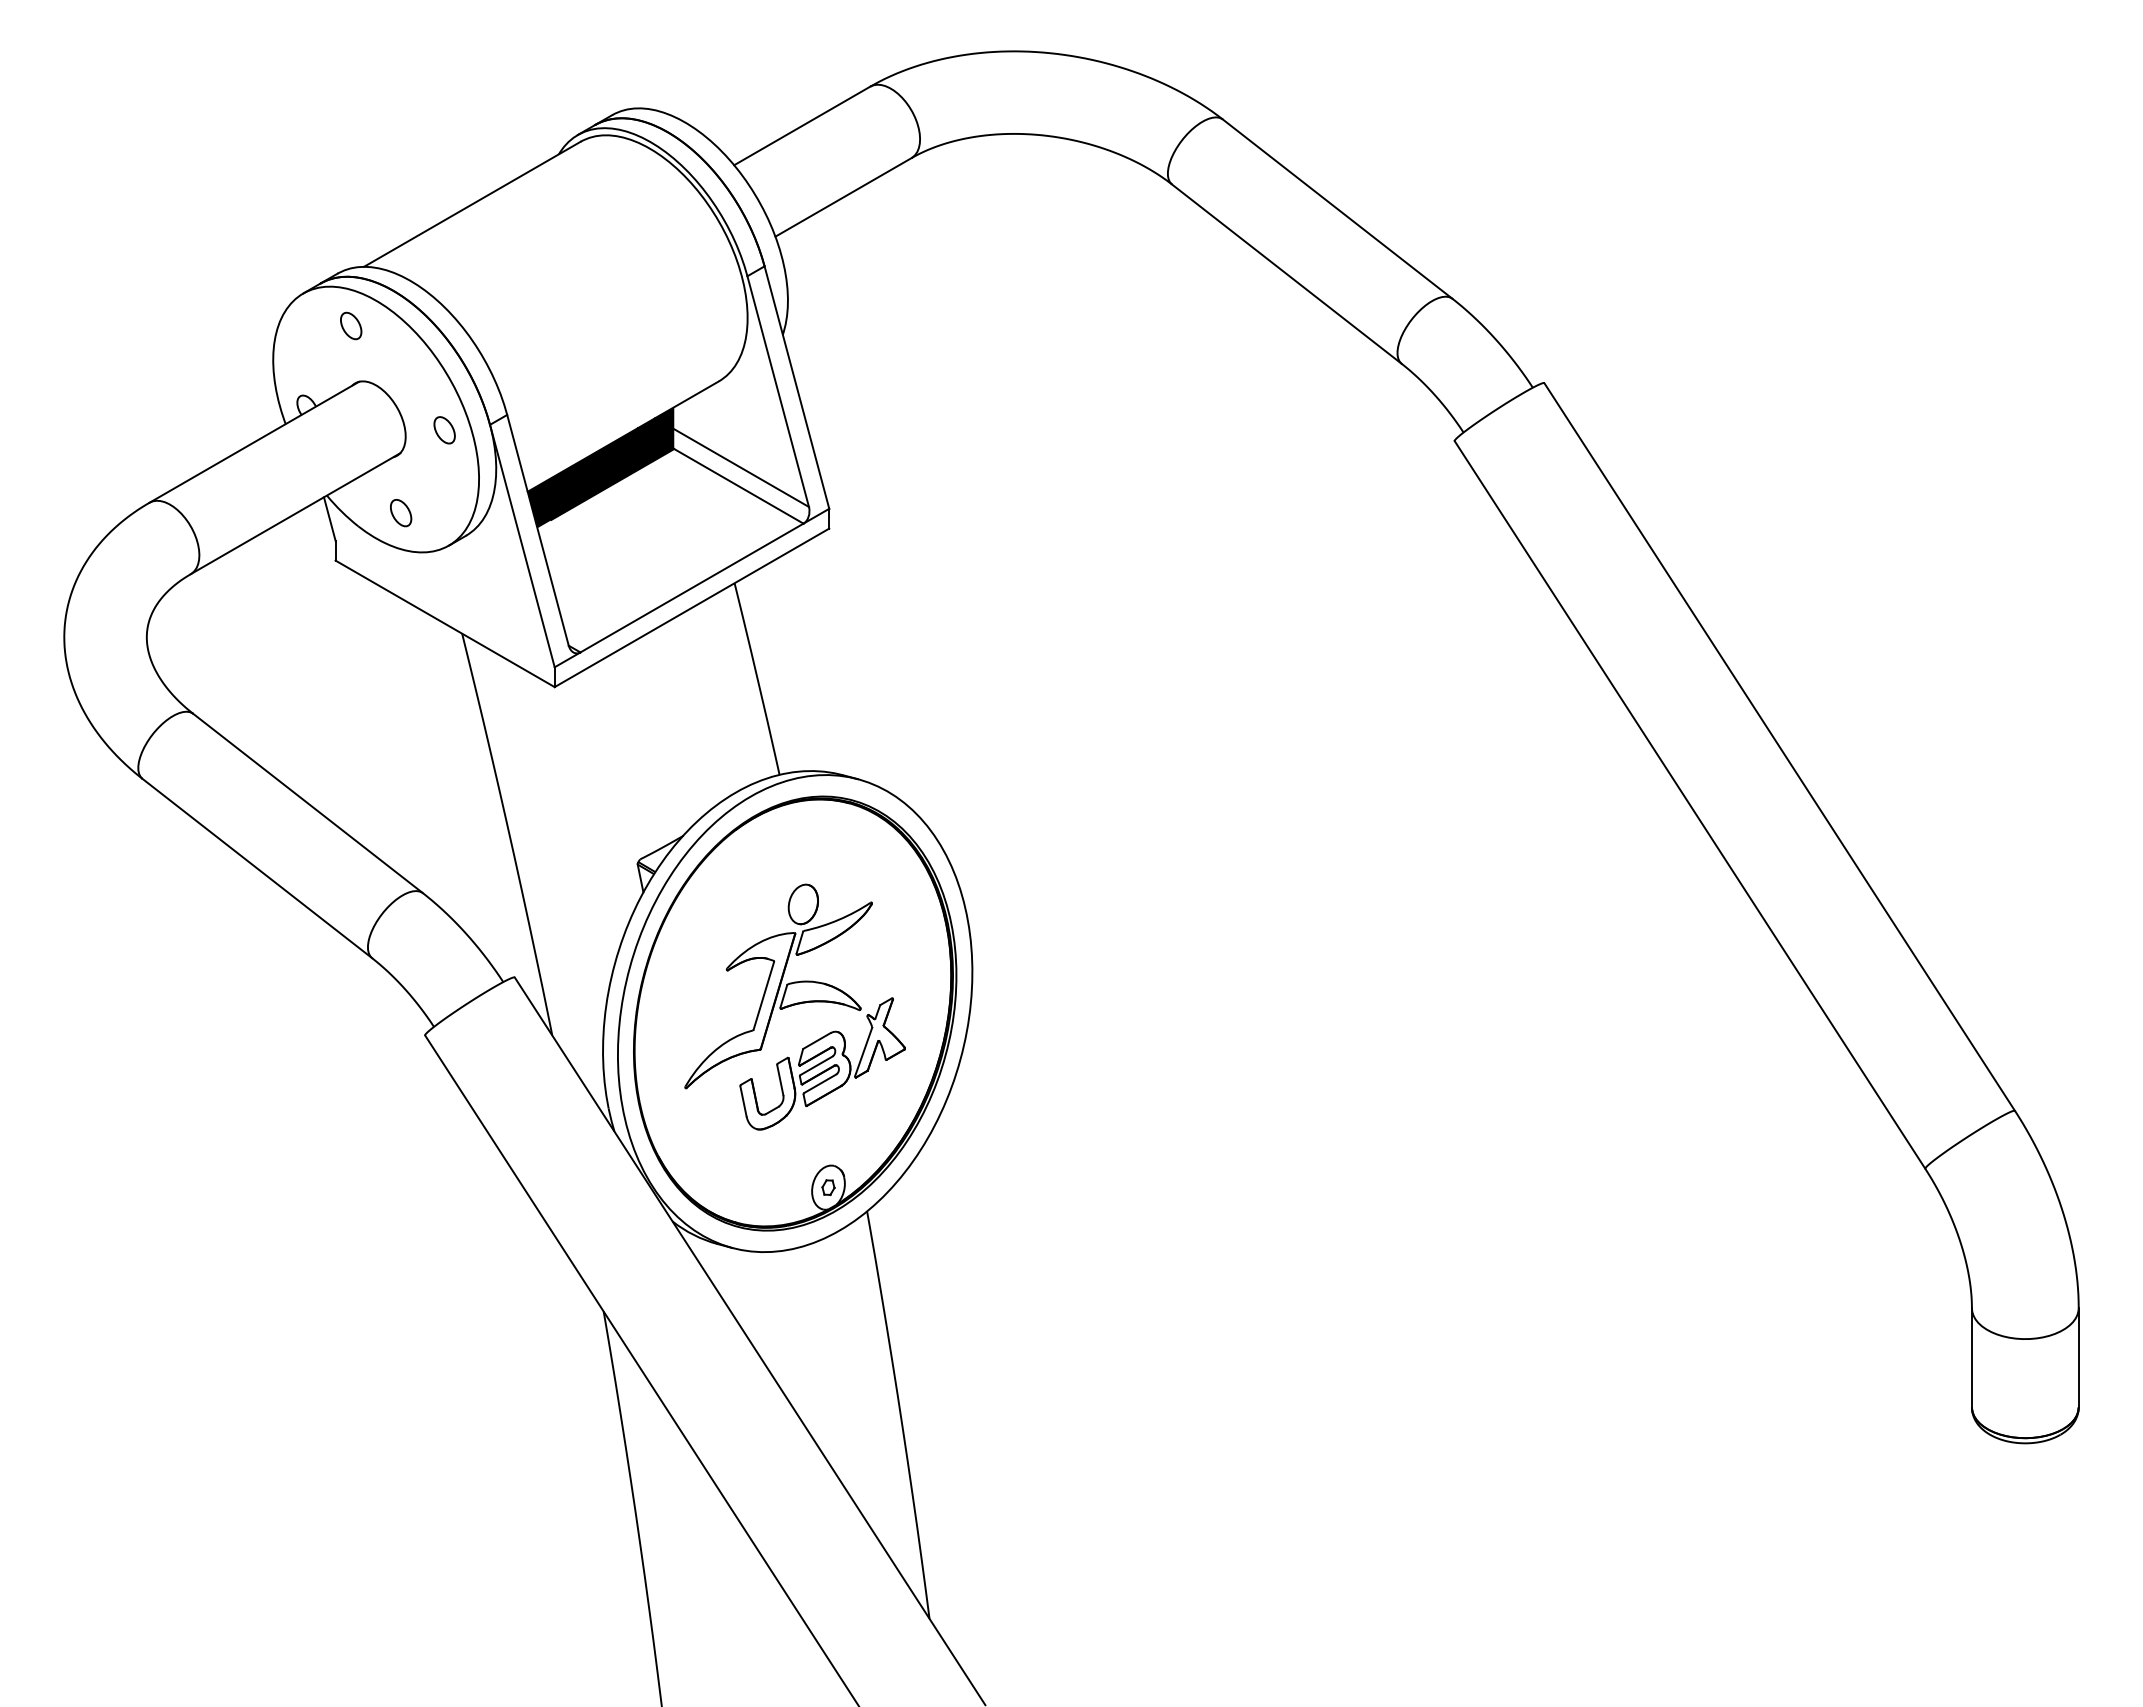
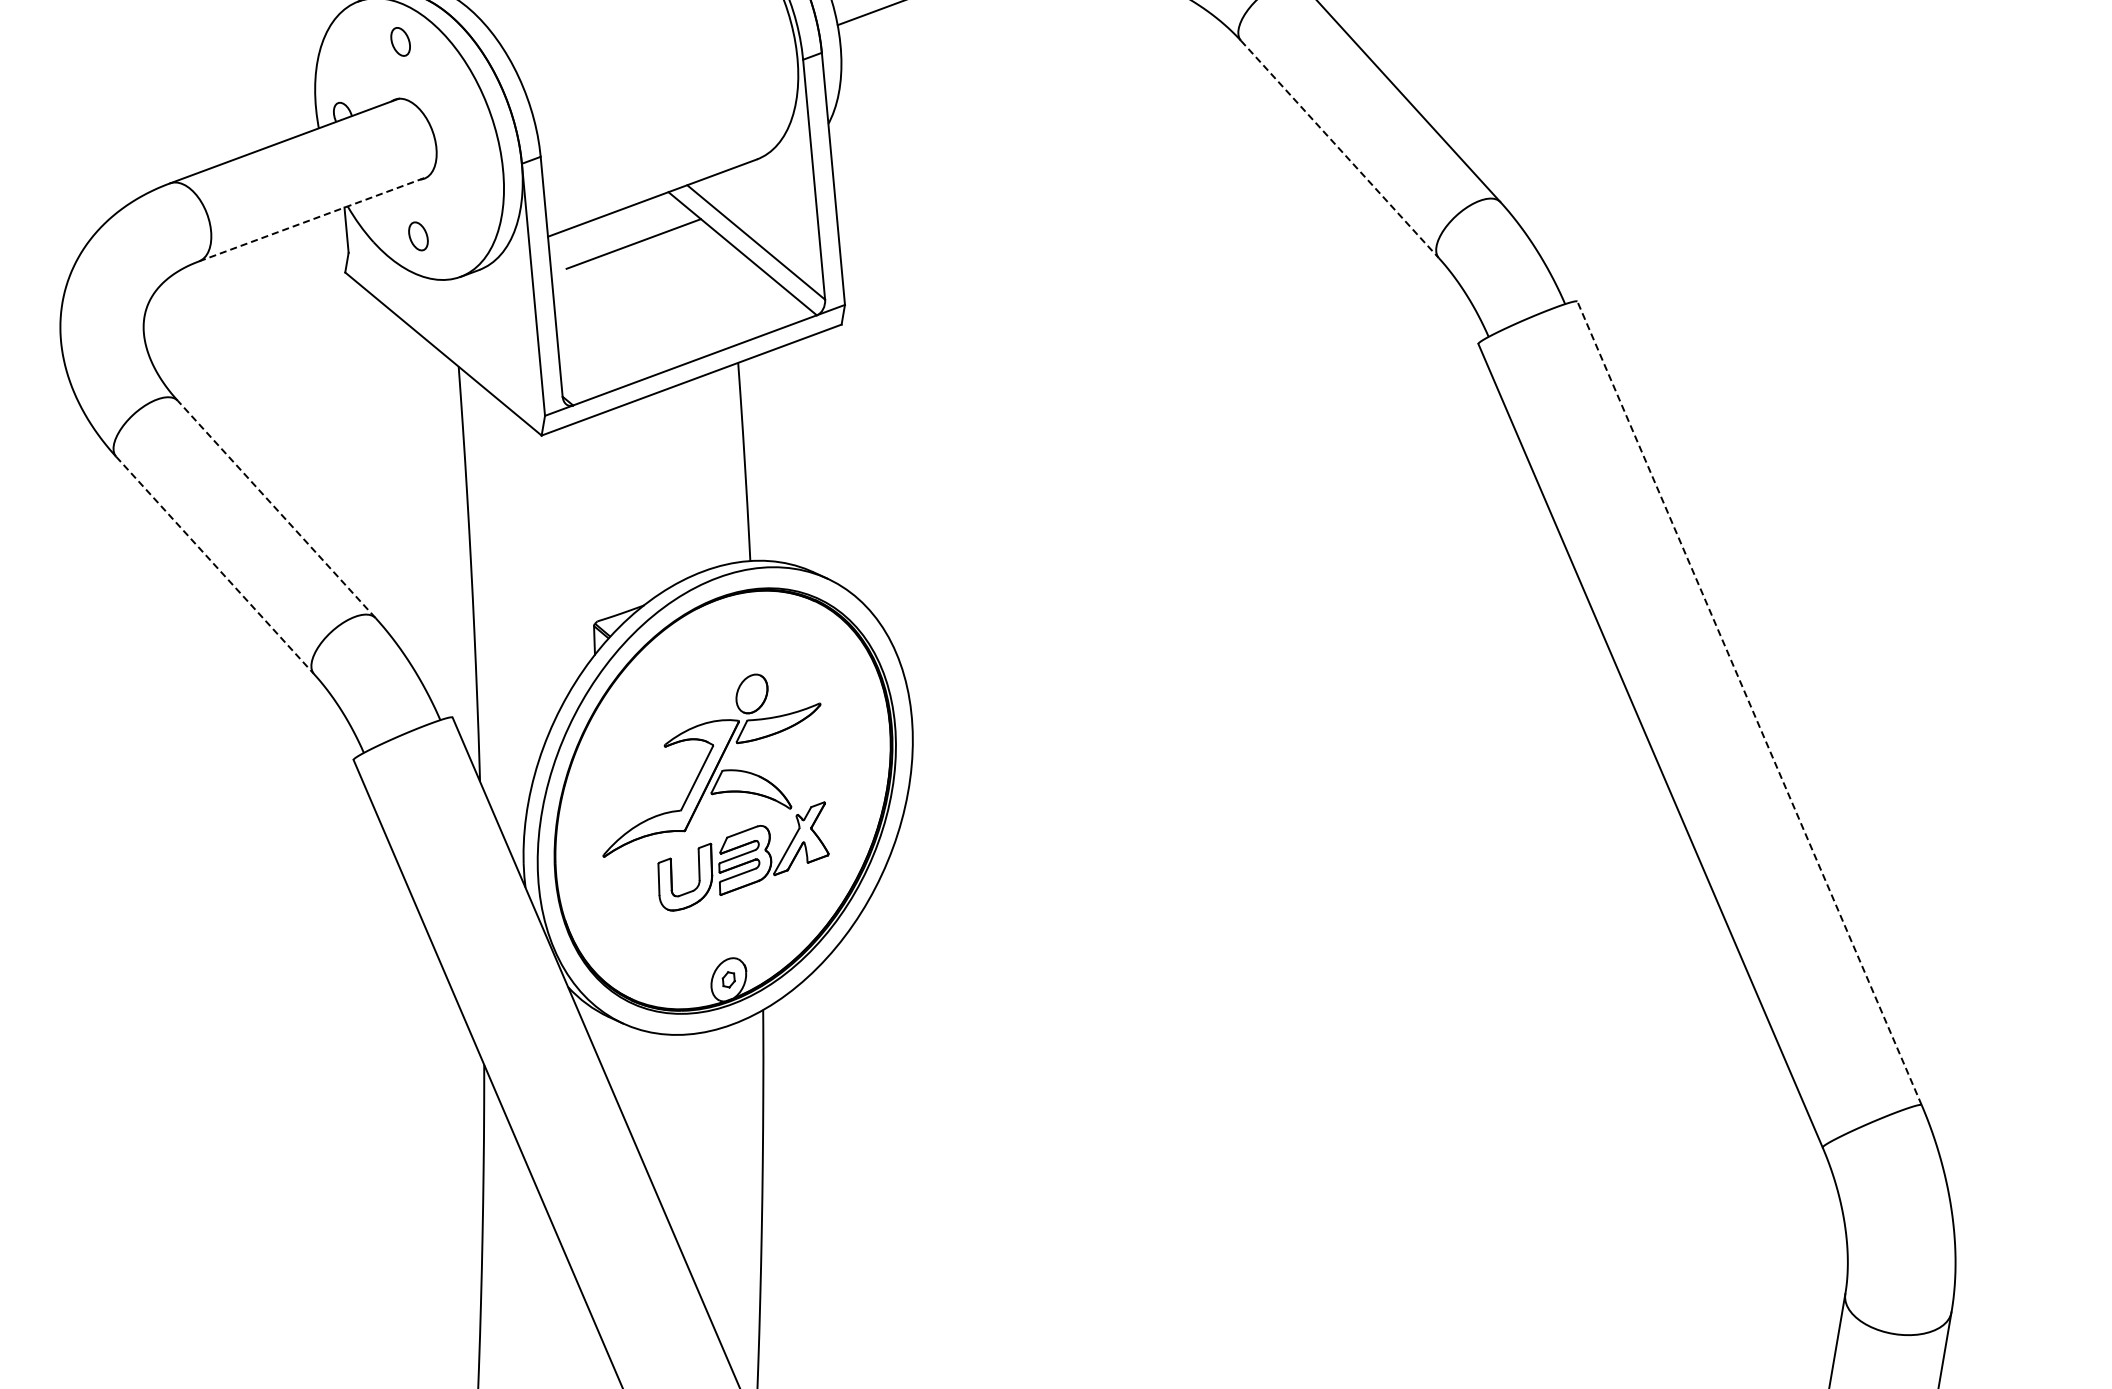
line: (1286, 274) -> (1339, 149), solid -> dashed
part: (444, 430) -> (475, 161), removed
fill: (600, 467) -> (624, 224), removed
line: (295, 513) -> (313, 218), solid -> dashed
line: (1779, 746) -> (1749, 702), solid -> dashed
line: (308, 803) -> (277, 509), solid -> dashed
line: (257, 868) -> (215, 565), solid -> dashed

